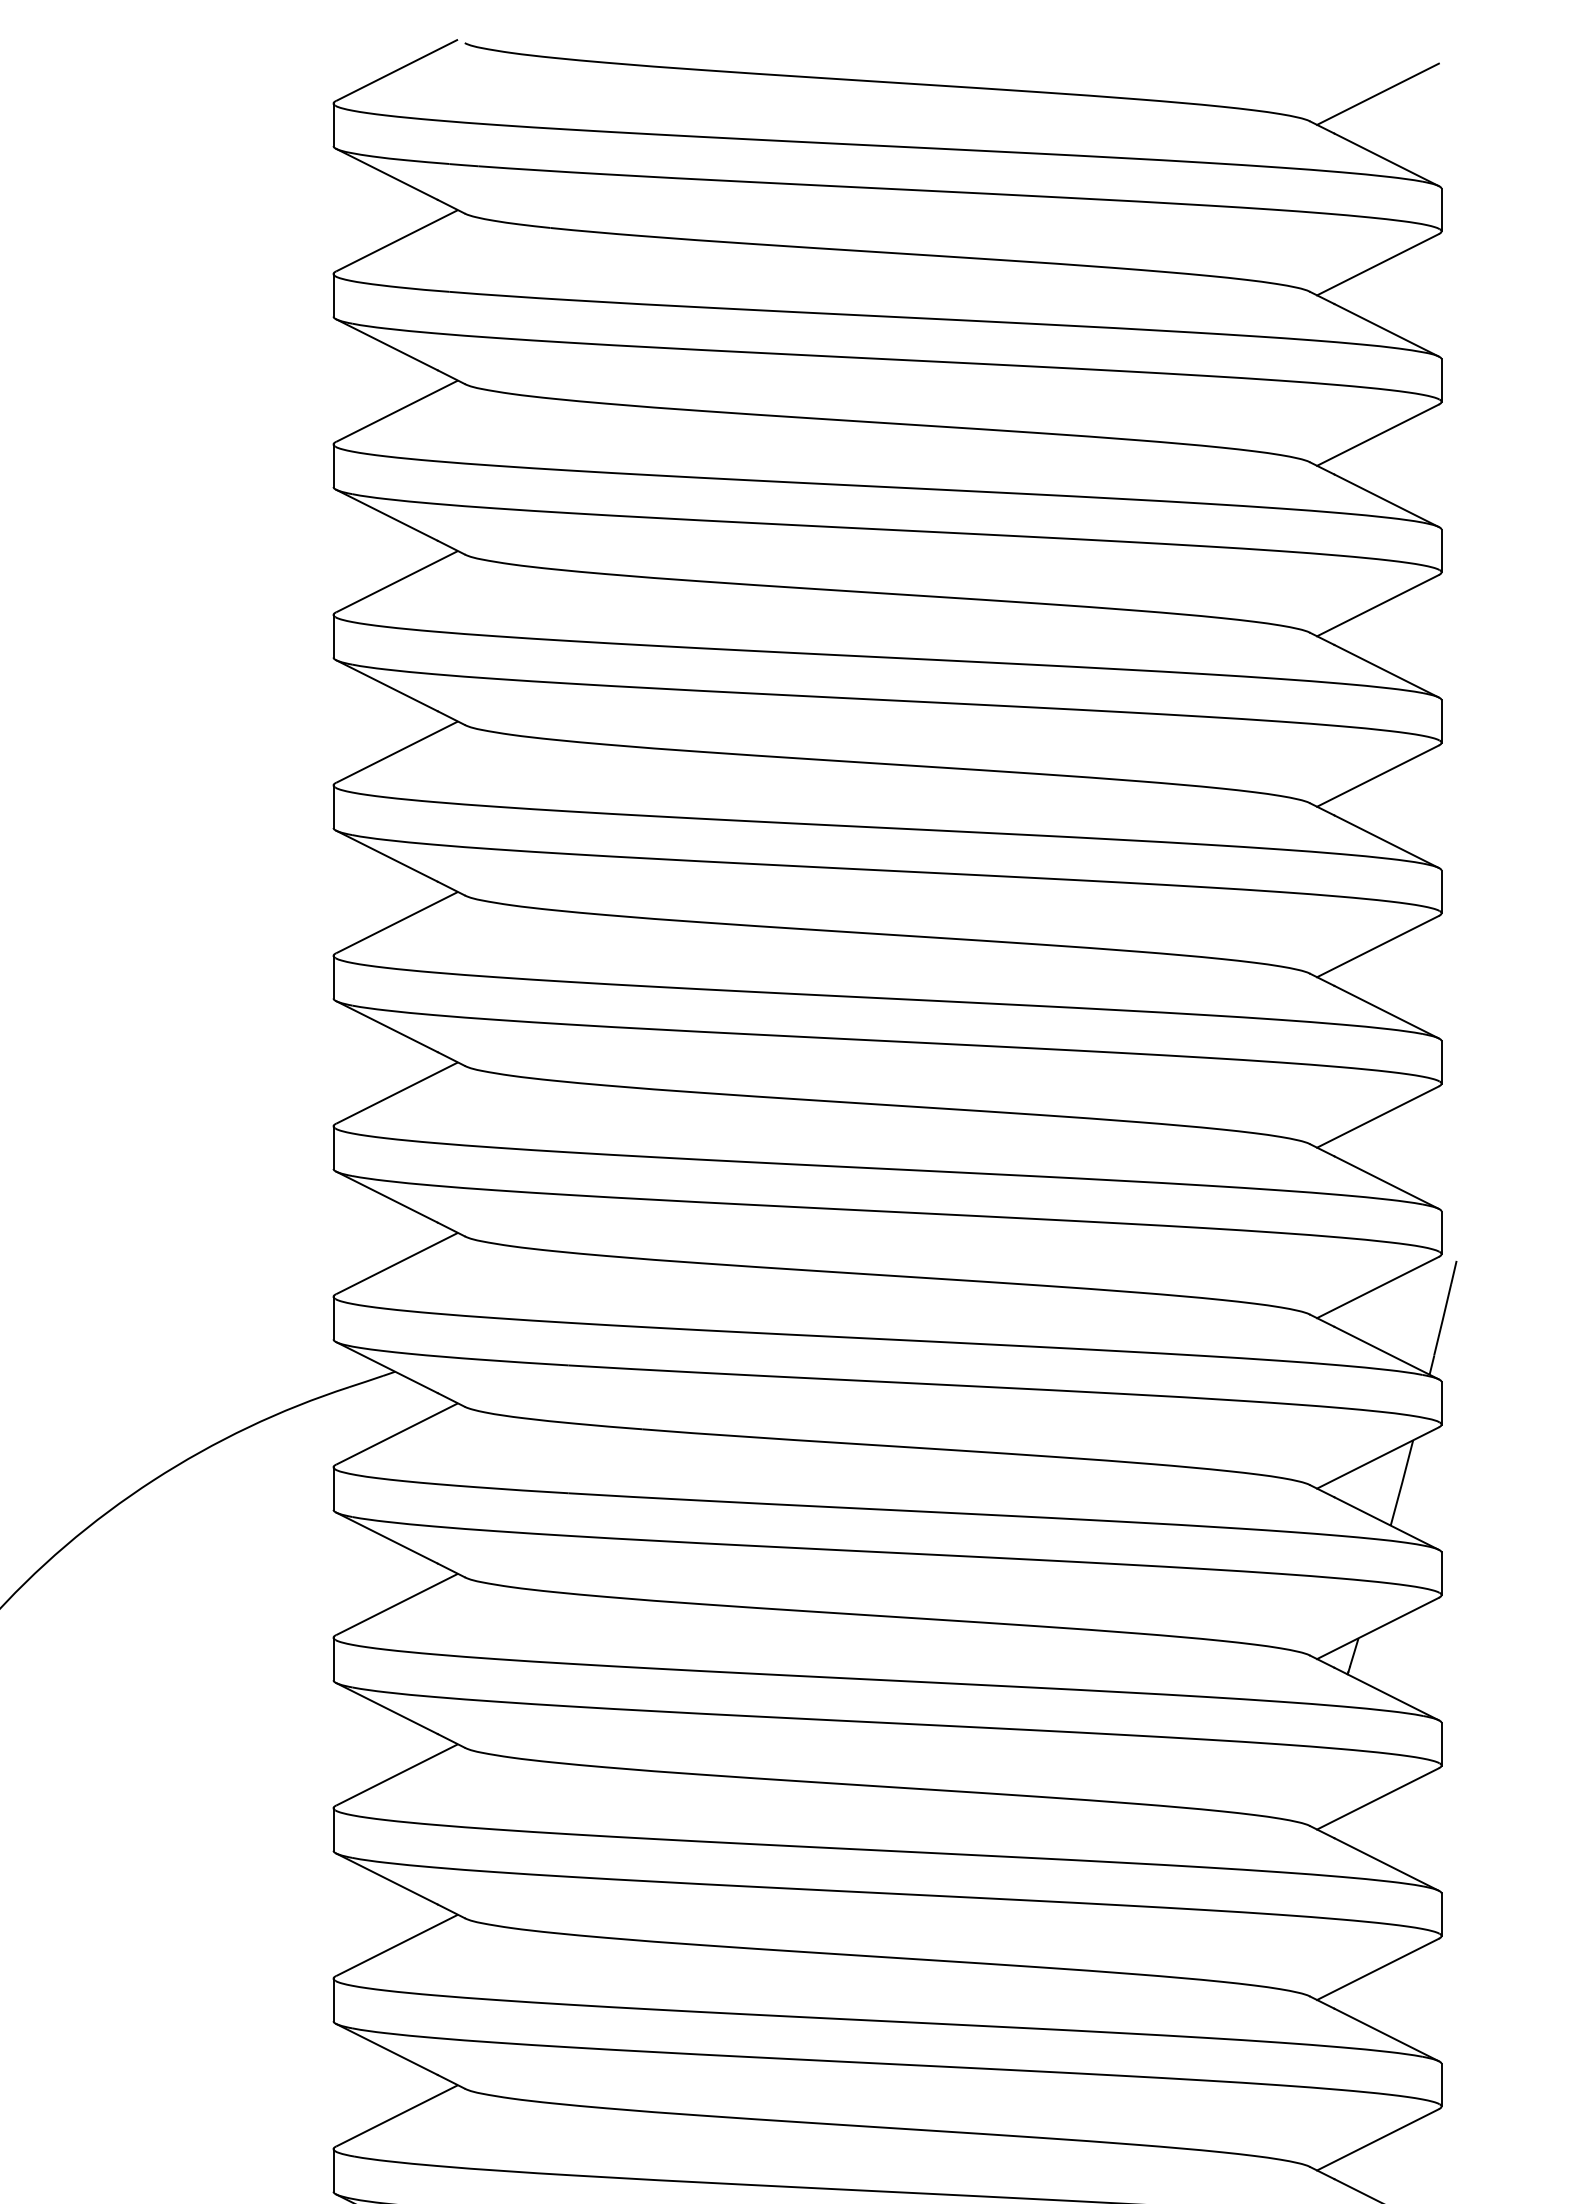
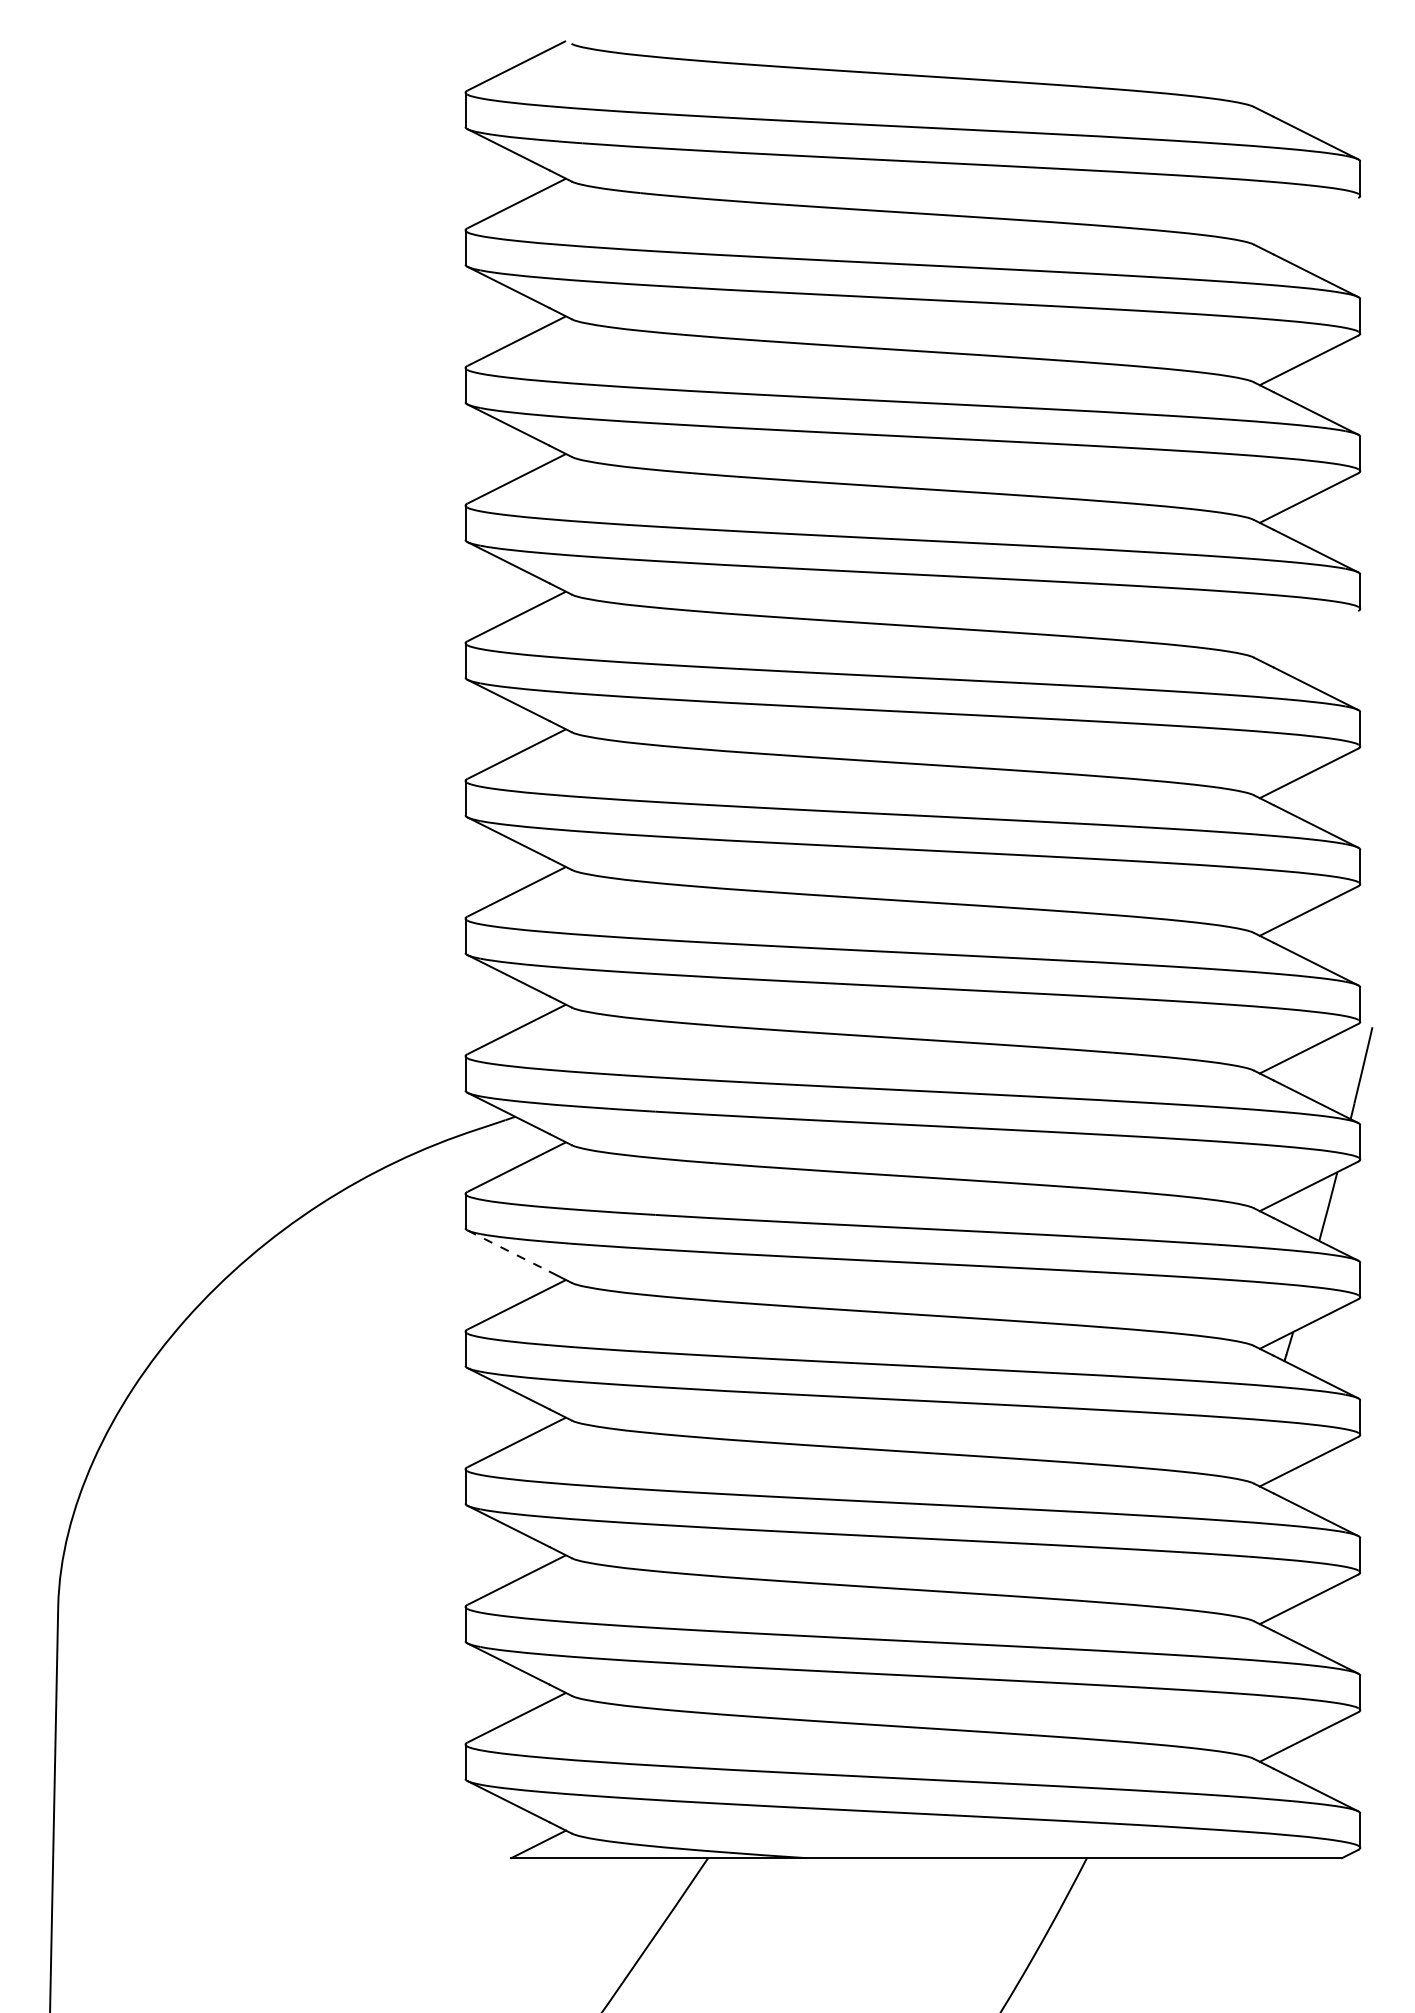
line: (1377, 93) -> (1308, 84), removed
line: (1377, 264) -> (1308, 222), removed
line: (1377, 775) -> (1308, 635), removed
line: (386, 1538) -> (508, 1251), solid -> dashed

